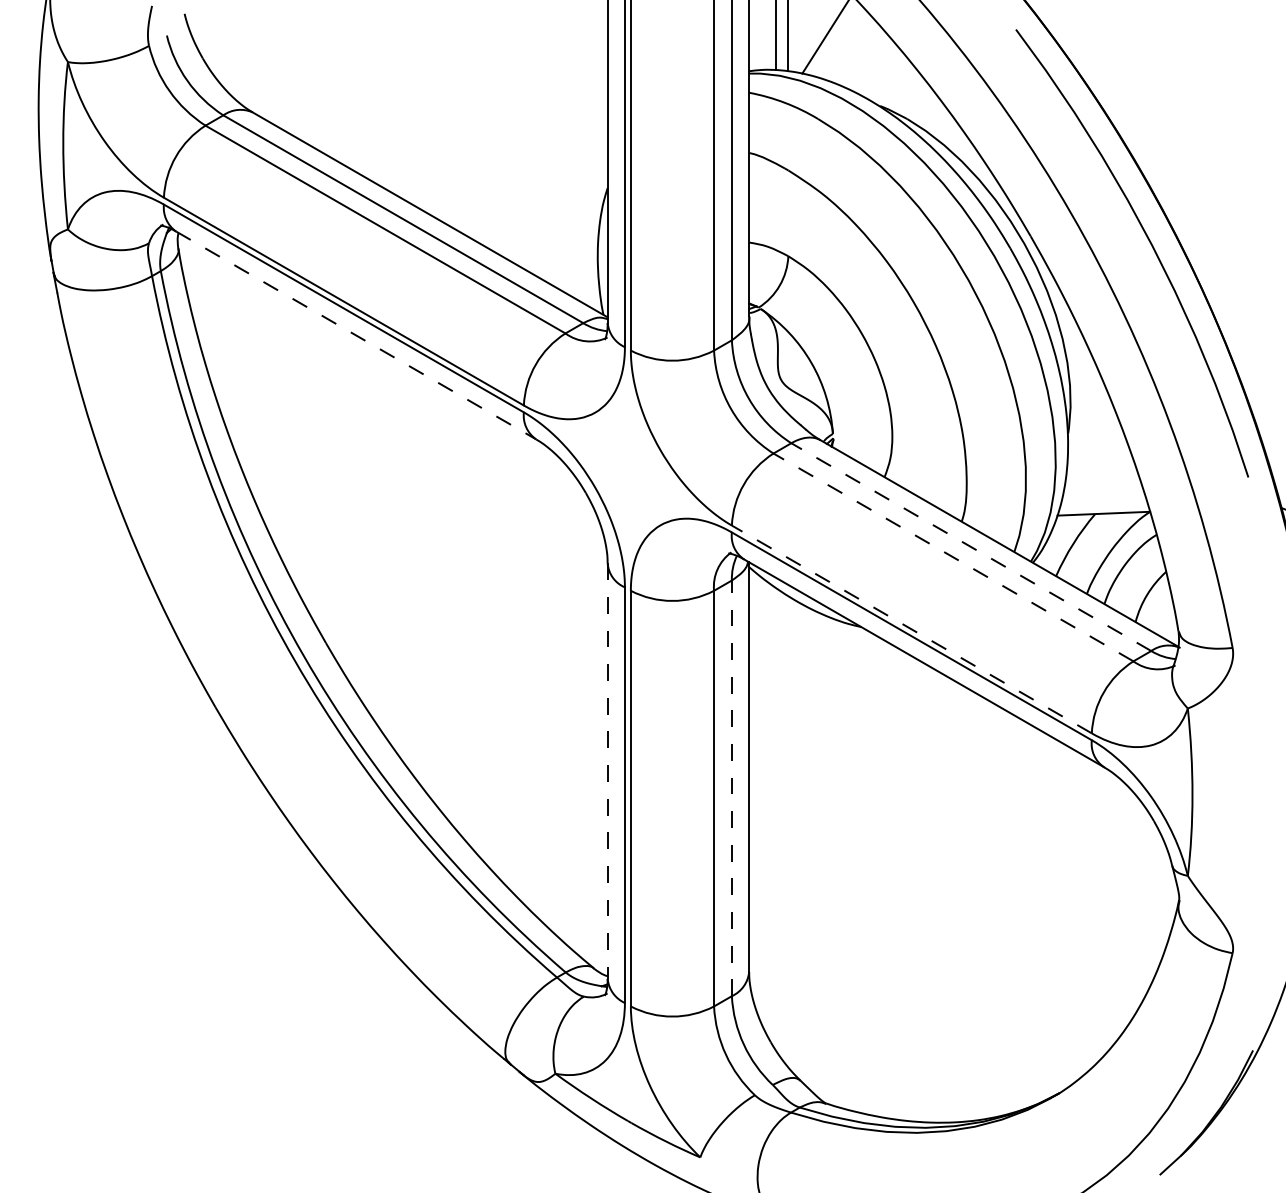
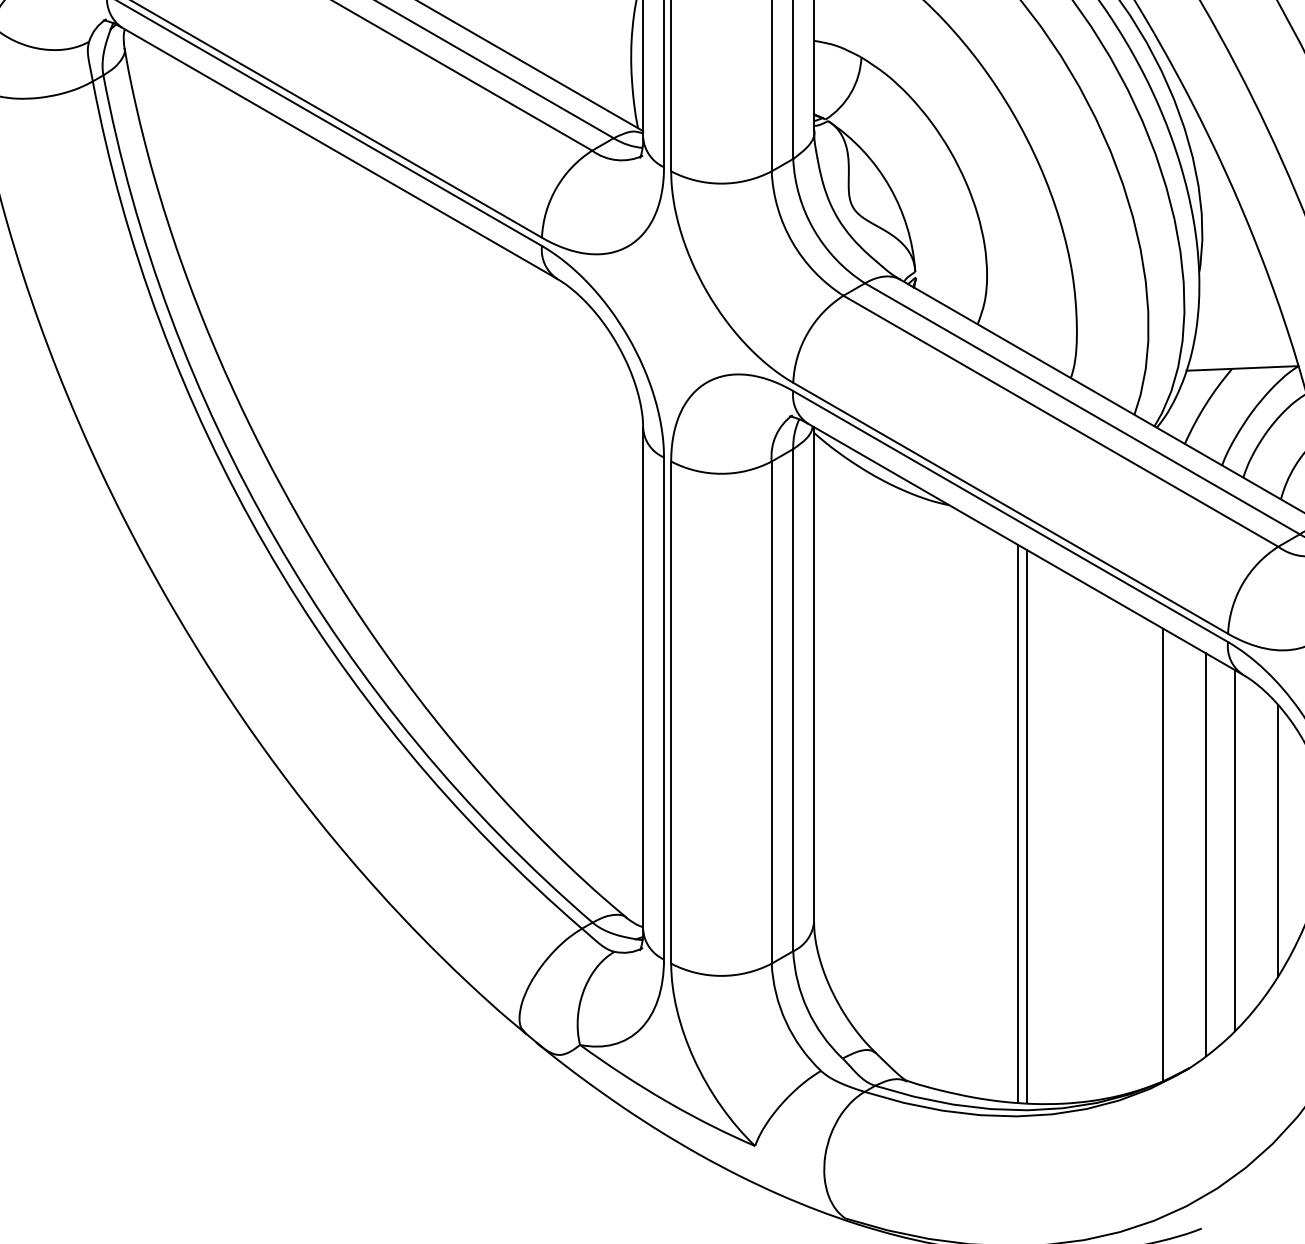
line: (356, 335) -> (339, 153), dashed -> solid
line: (971, 547) -> (1082, 409), dashed -> solid
line: (953, 557) -> (1060, 421), dashed -> solid
line: (911, 629) -> (1010, 508), dashed -> solid
line: (607, 771) -> (642, 679), dashed -> solid
line: (731, 788) -> (792, 700), dashed -> solid
line: (917, 890) -> (1017, 823), added
line: (925, 892) -> (1027, 826), added
line: (1133, 904) -> (1278, 840), added
line: (1097, 912) -> (1234, 850), added
line: (1037, 916) -> (1162, 854), added
line: (1073, 916) -> (1205, 854), added

